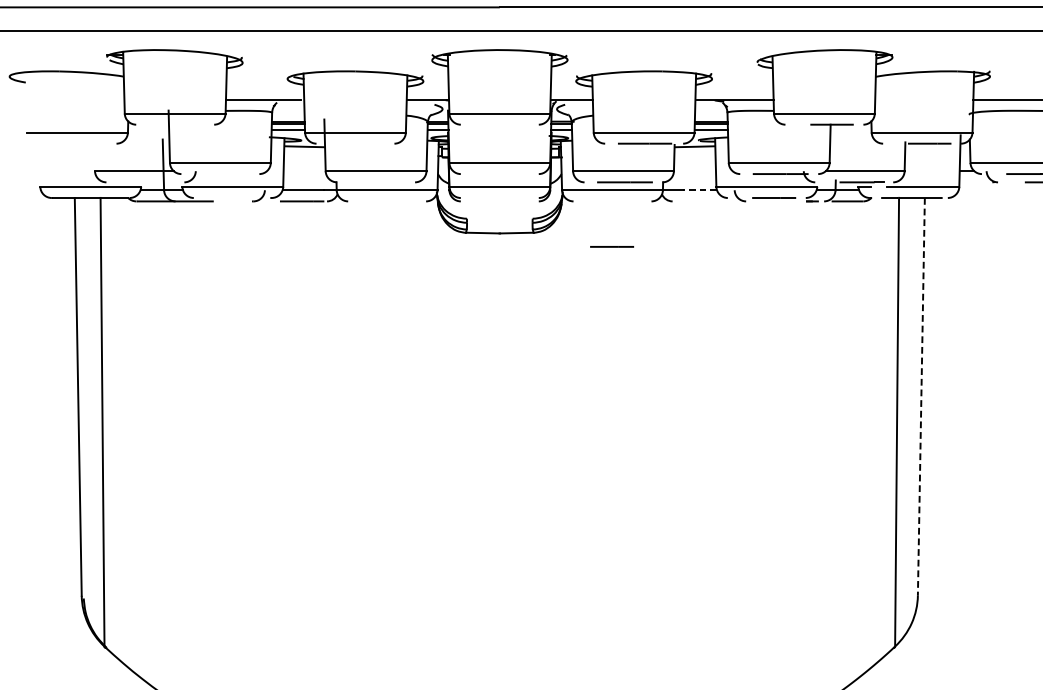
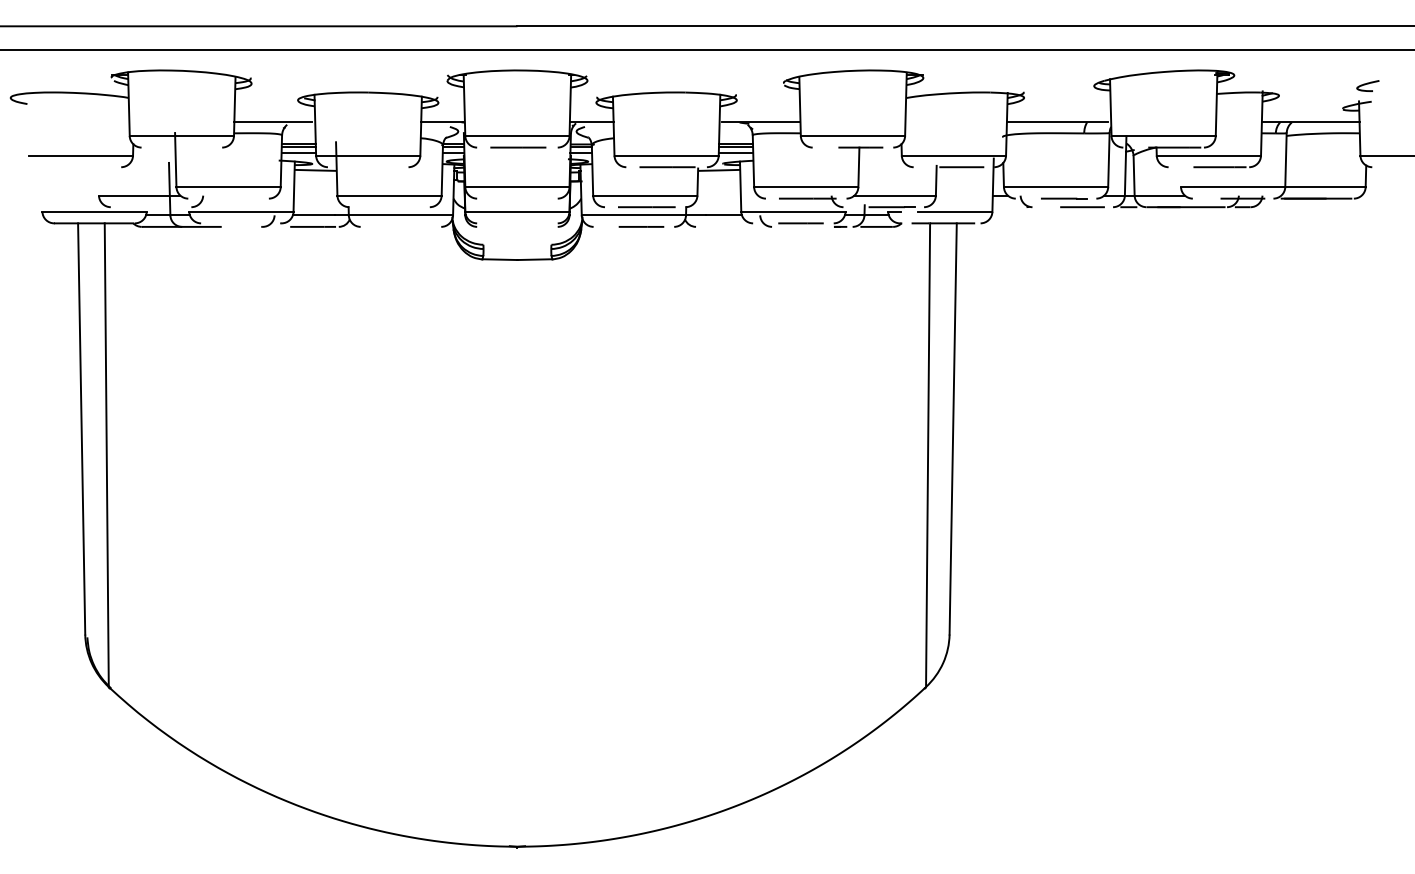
line: (500, 124) -> (518, 147), added
line: (700, 190) -> (724, 215), dashed -> solid
line: (612, 246) -> (641, 226), moved
line: (921, 396) -> (953, 428), dashed -> solid

